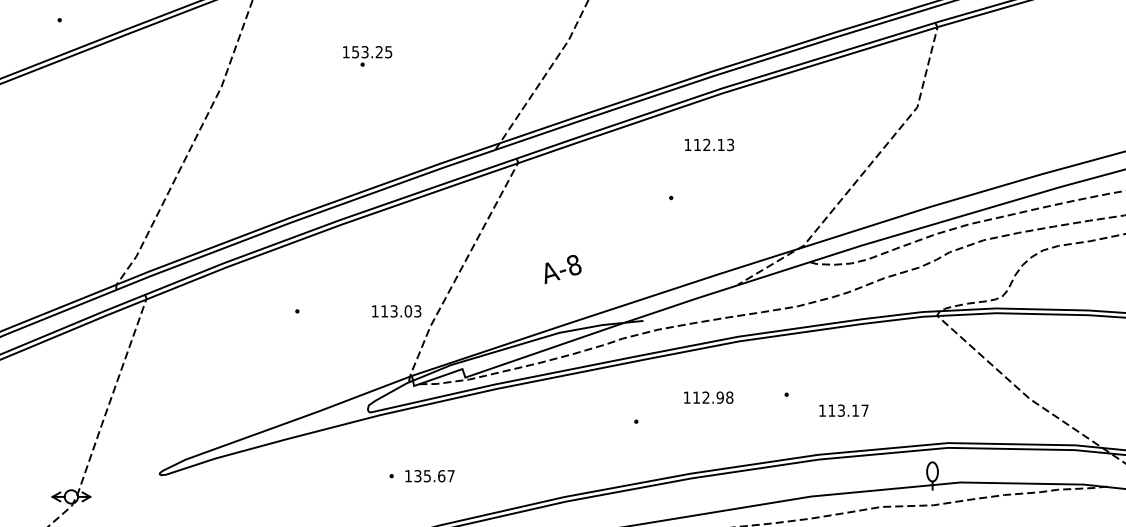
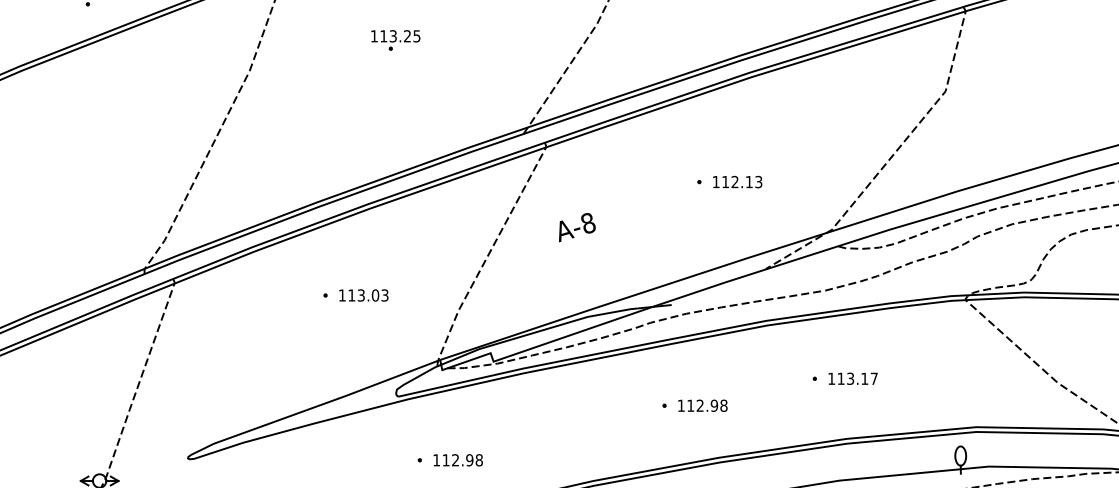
text: (355, 52) -> (383, 36), 153.25 -> 113.25
text: (709, 144) -> (737, 181), moved
text: (562, 269) -> (576, 227), moved
text: (396, 311) -> (363, 295), moved
text: (708, 397) -> (702, 405), moved
text: (843, 410) -> (852, 378), moved
text: (434, 476) -> (462, 460), 135.67 -> 112.98

